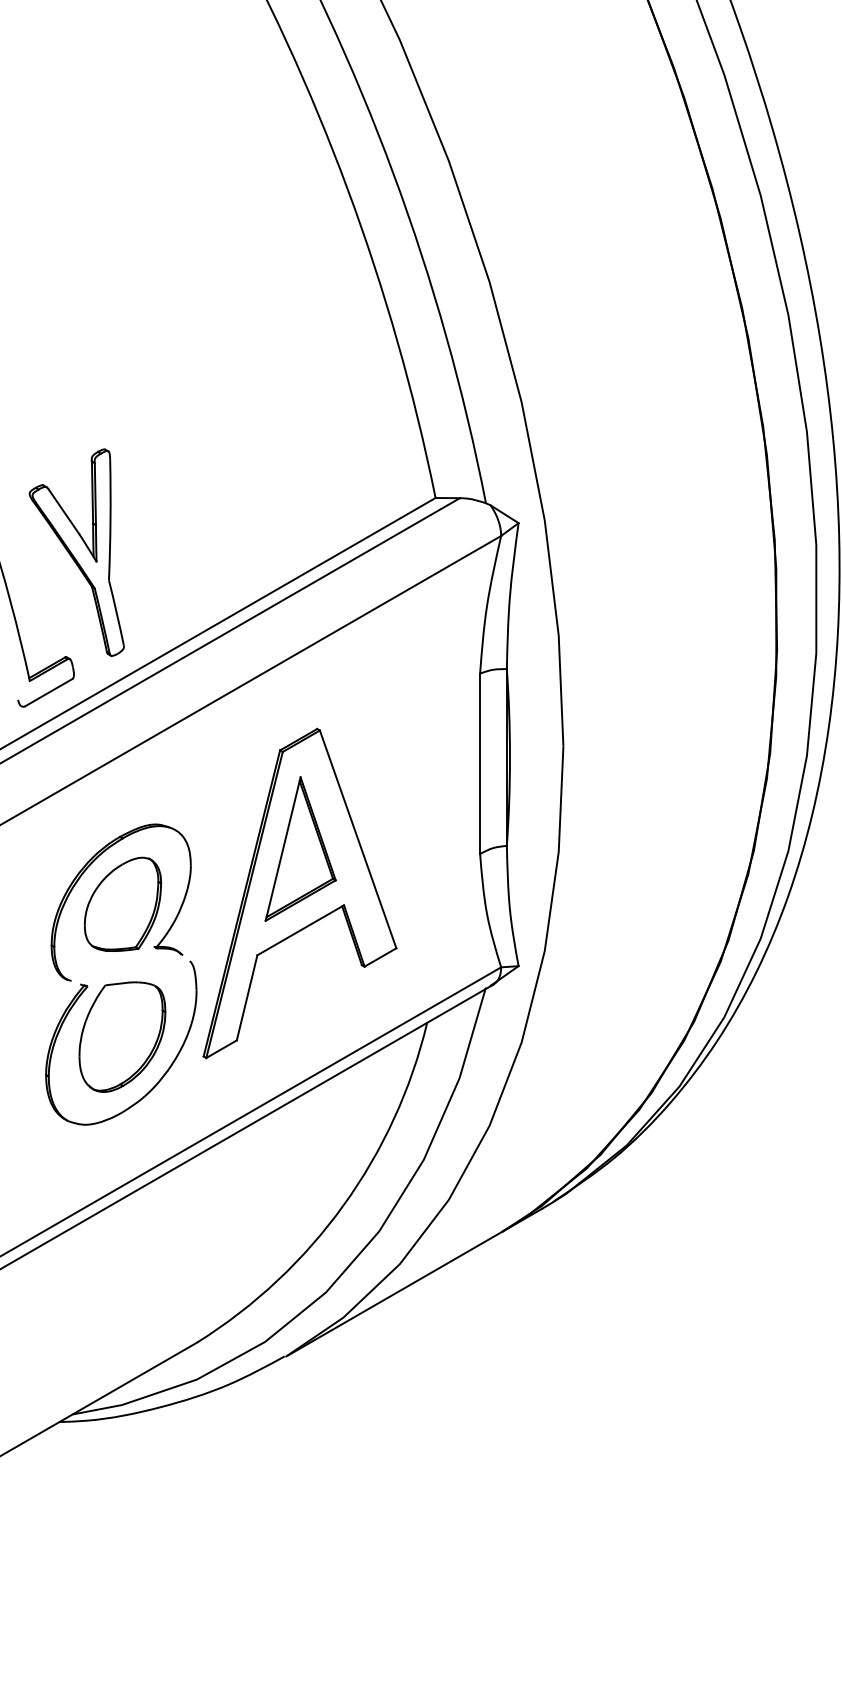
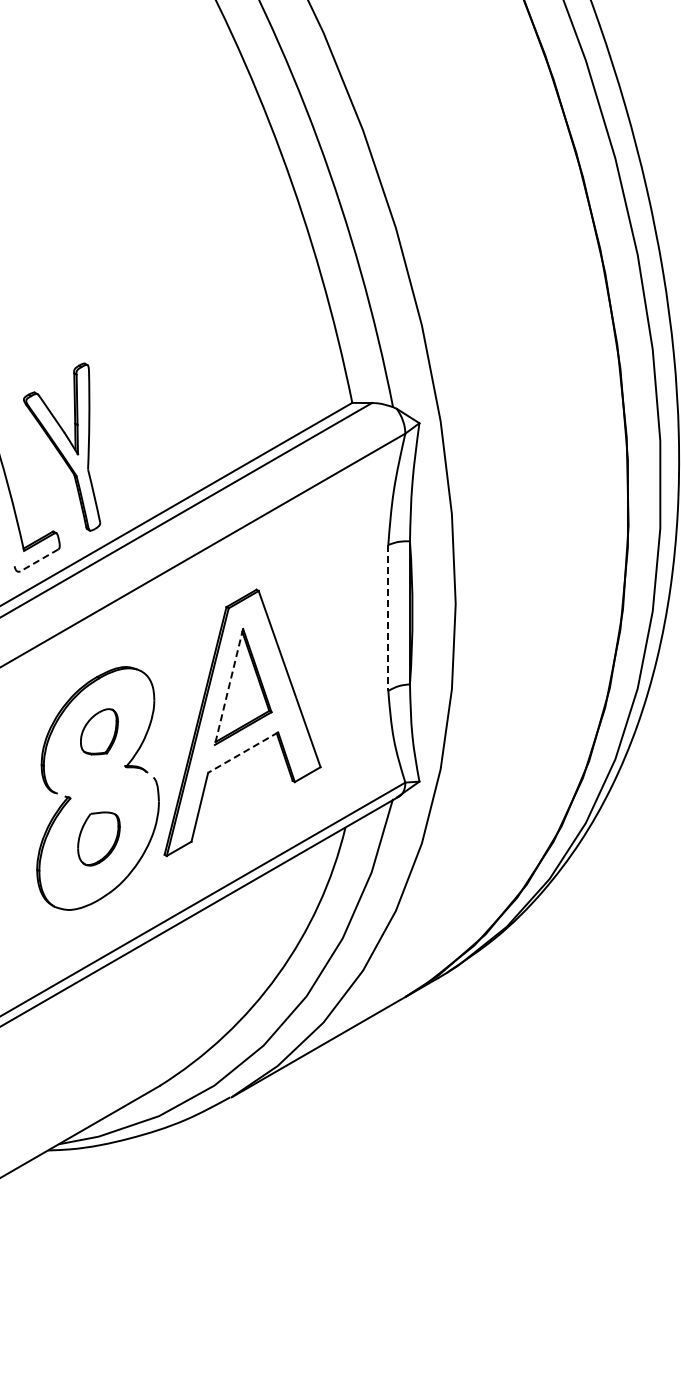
line: (48, 692) -> (39, 560), solid -> dashed
line: (480, 763) -> (388, 617), solid -> dashed
line: (282, 848) -> (228, 686), solid -> dashed
part: (123, 904) -> (99, 731), size x0.6
line: (299, 930) -> (242, 752), solid -> dashed
part: (121, 1036) -> (98, 838), size x0.6

